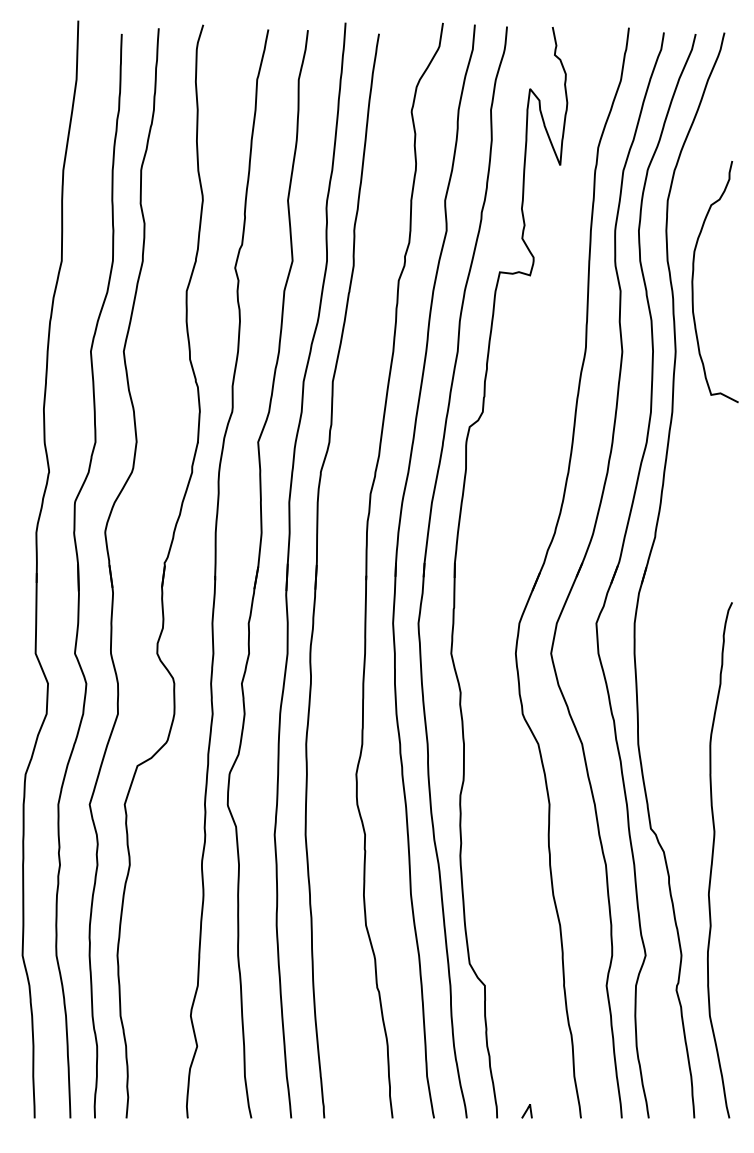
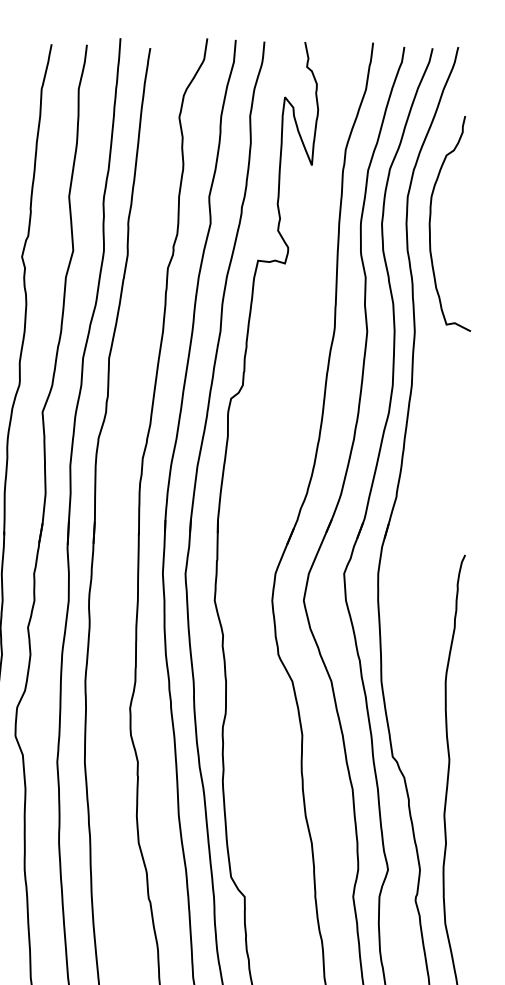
curve: (693, 281) -> (430, 223), moved

